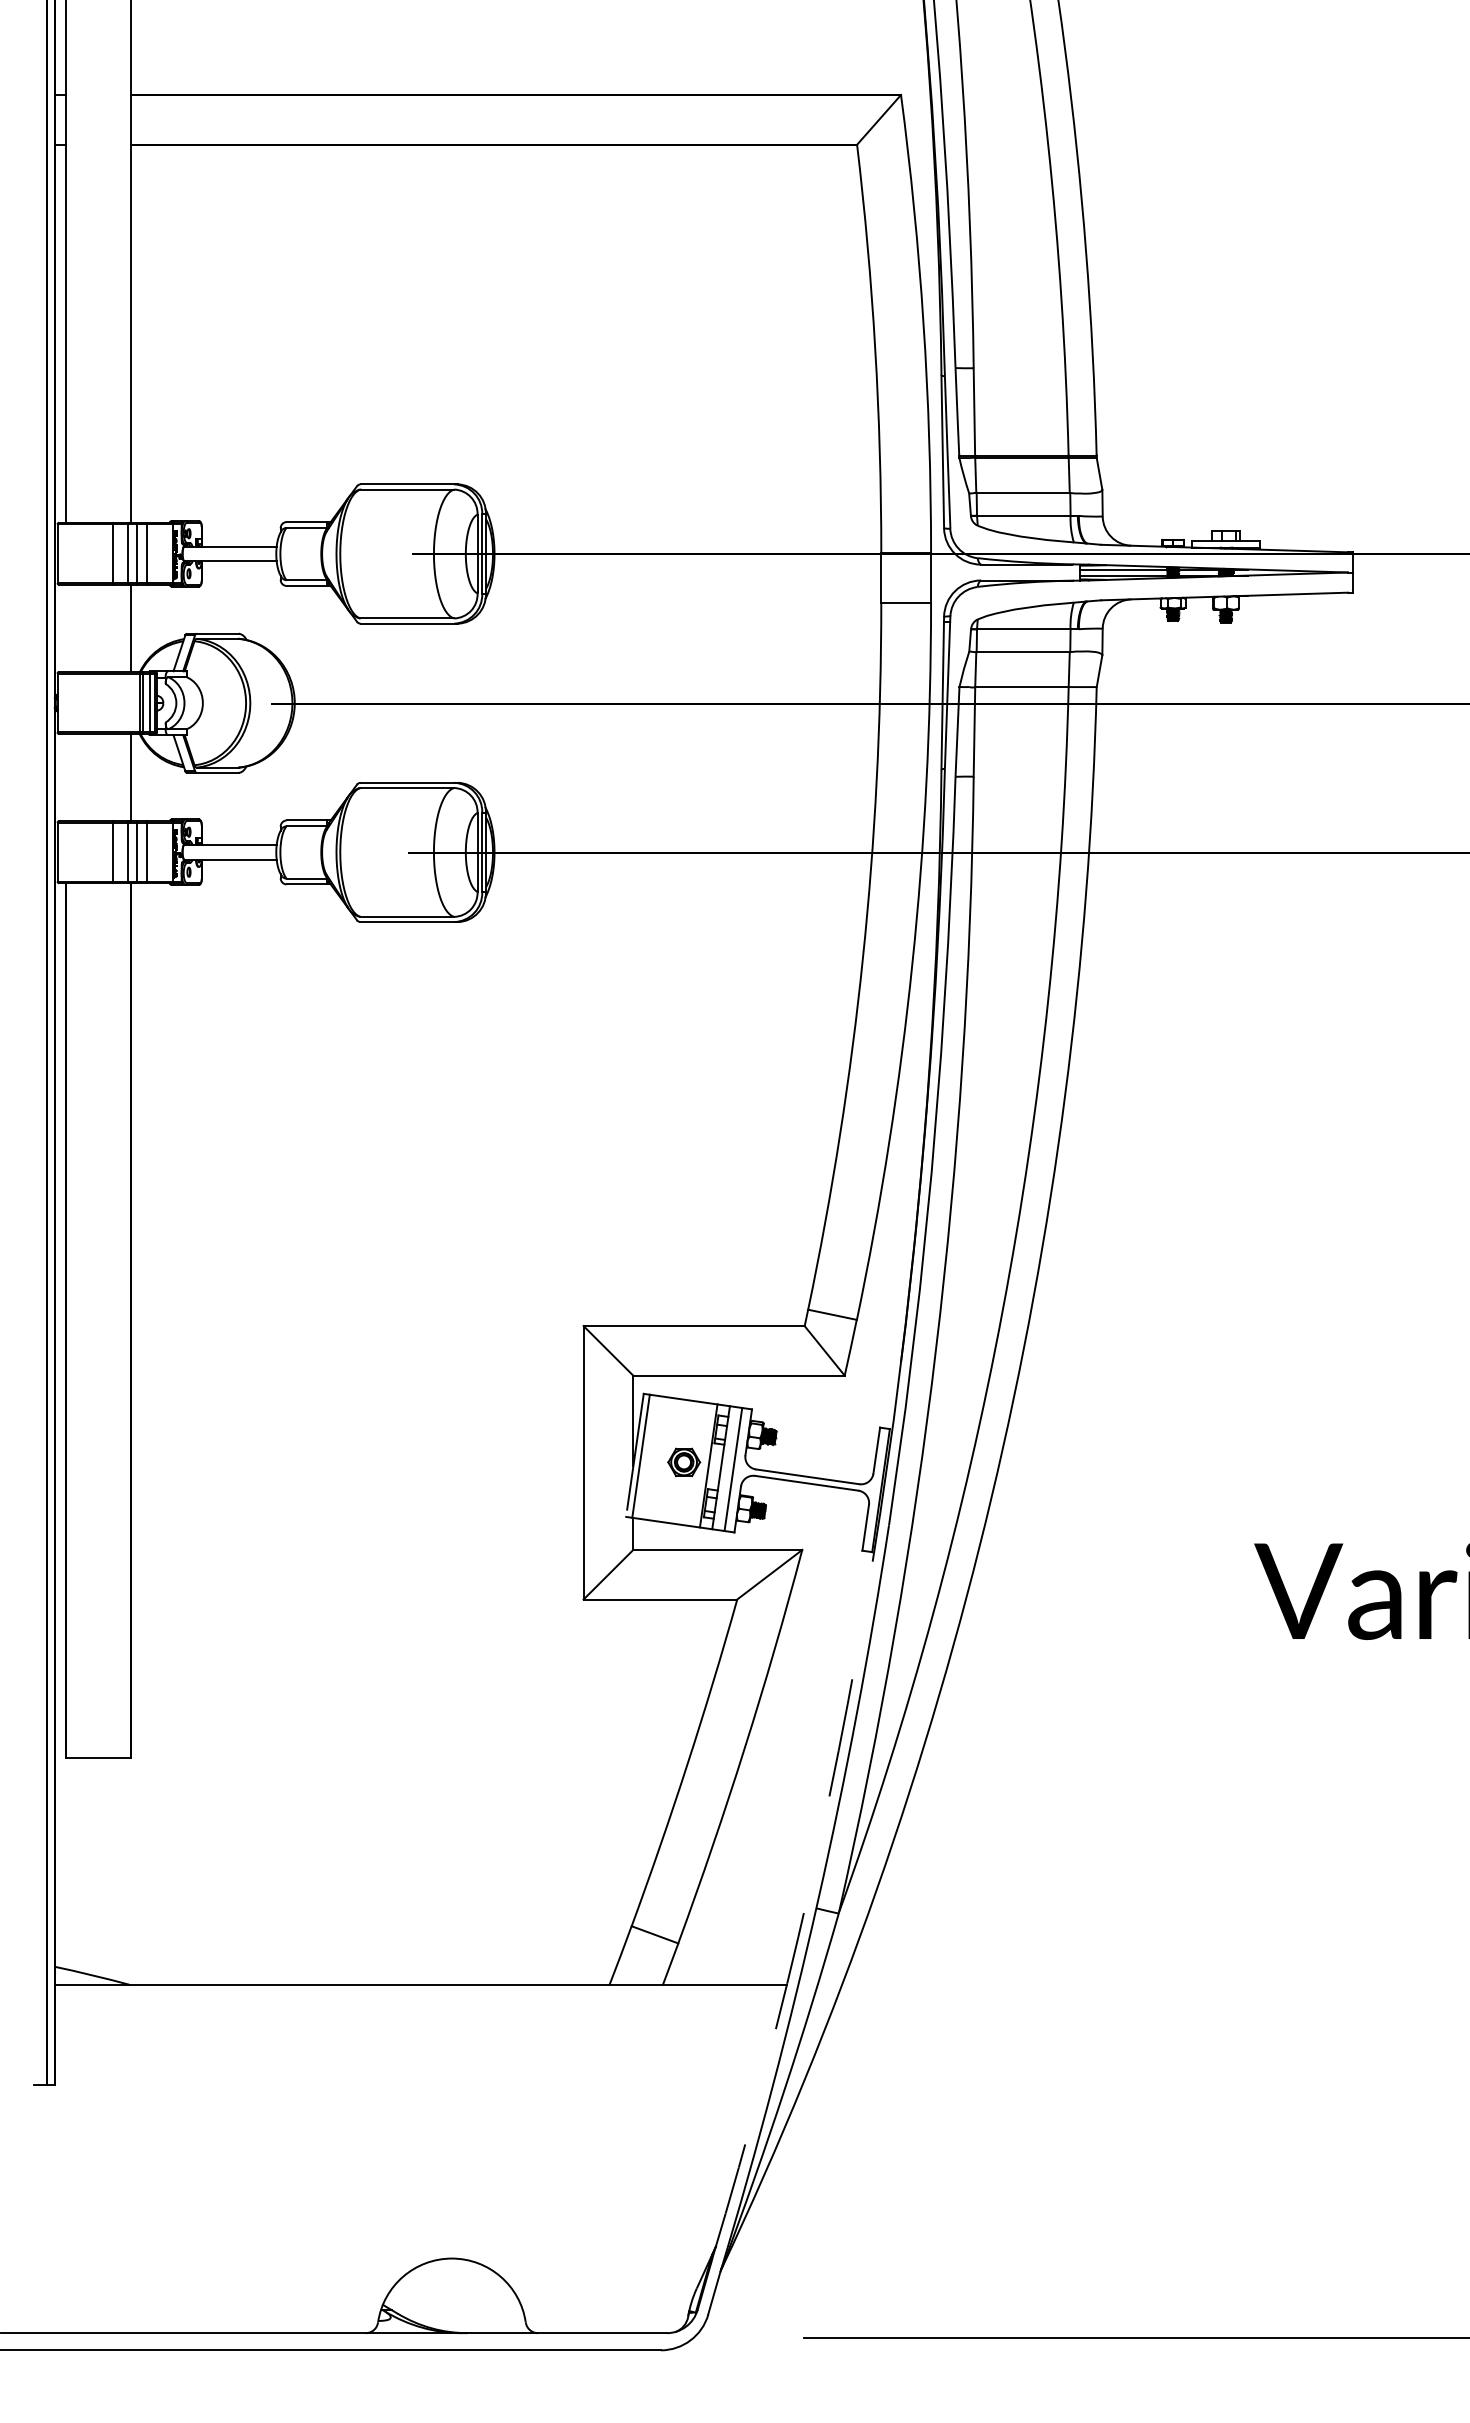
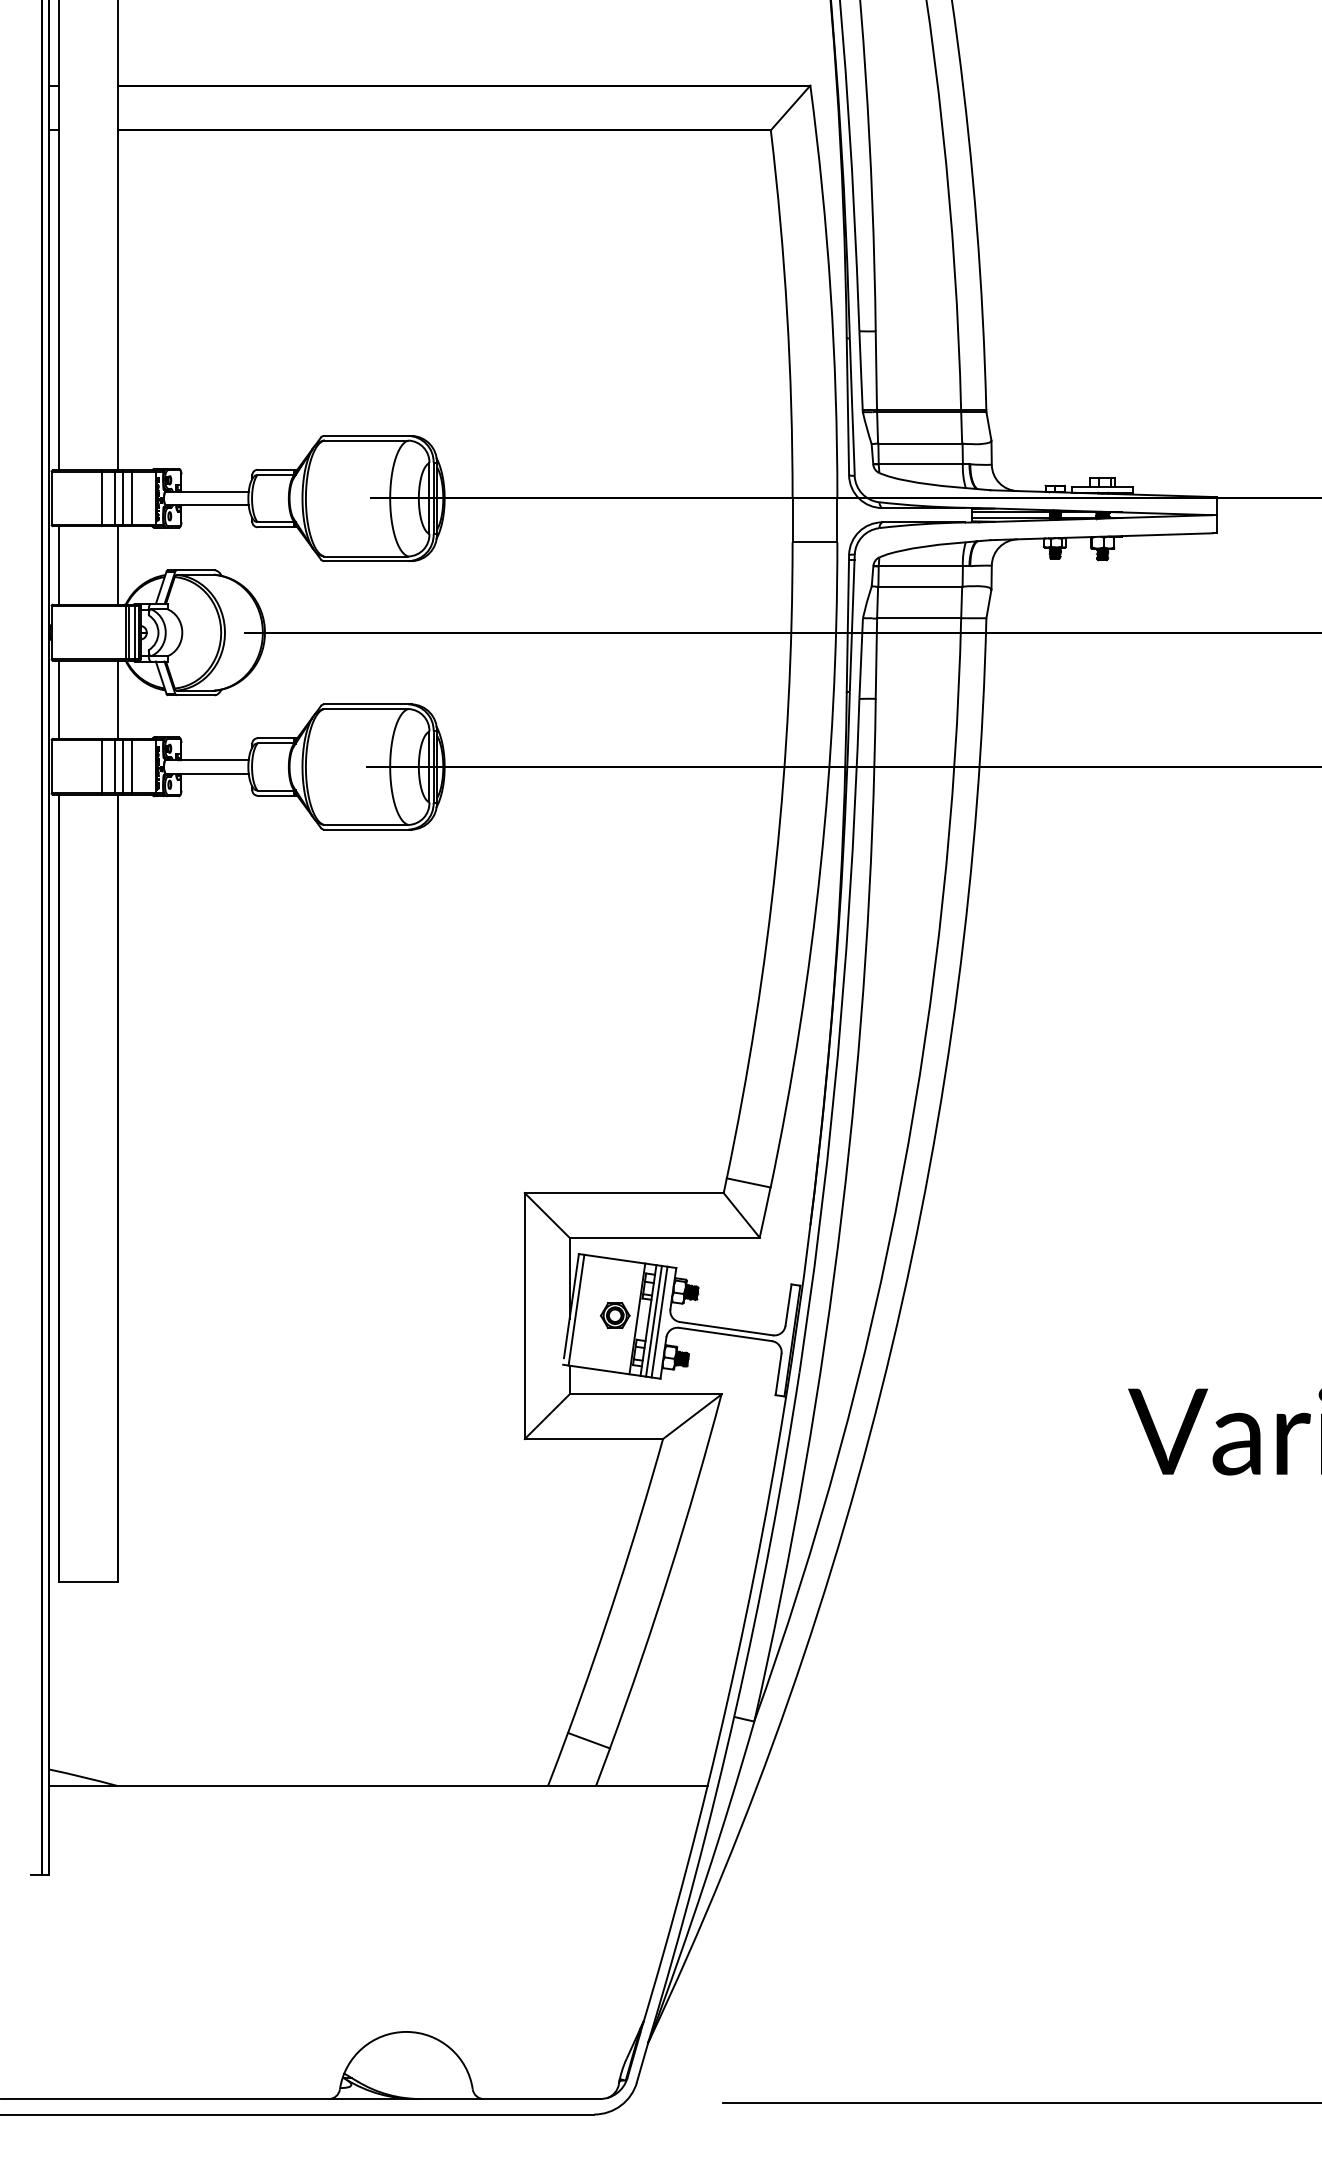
line: (66, 627) -> (59, 564), added
line: (66, 777) -> (59, 699), added
line: (727, 1468) -> (654, 1321), added
arc: (809, 1890) -> (728, 1700), dashed -> solid

